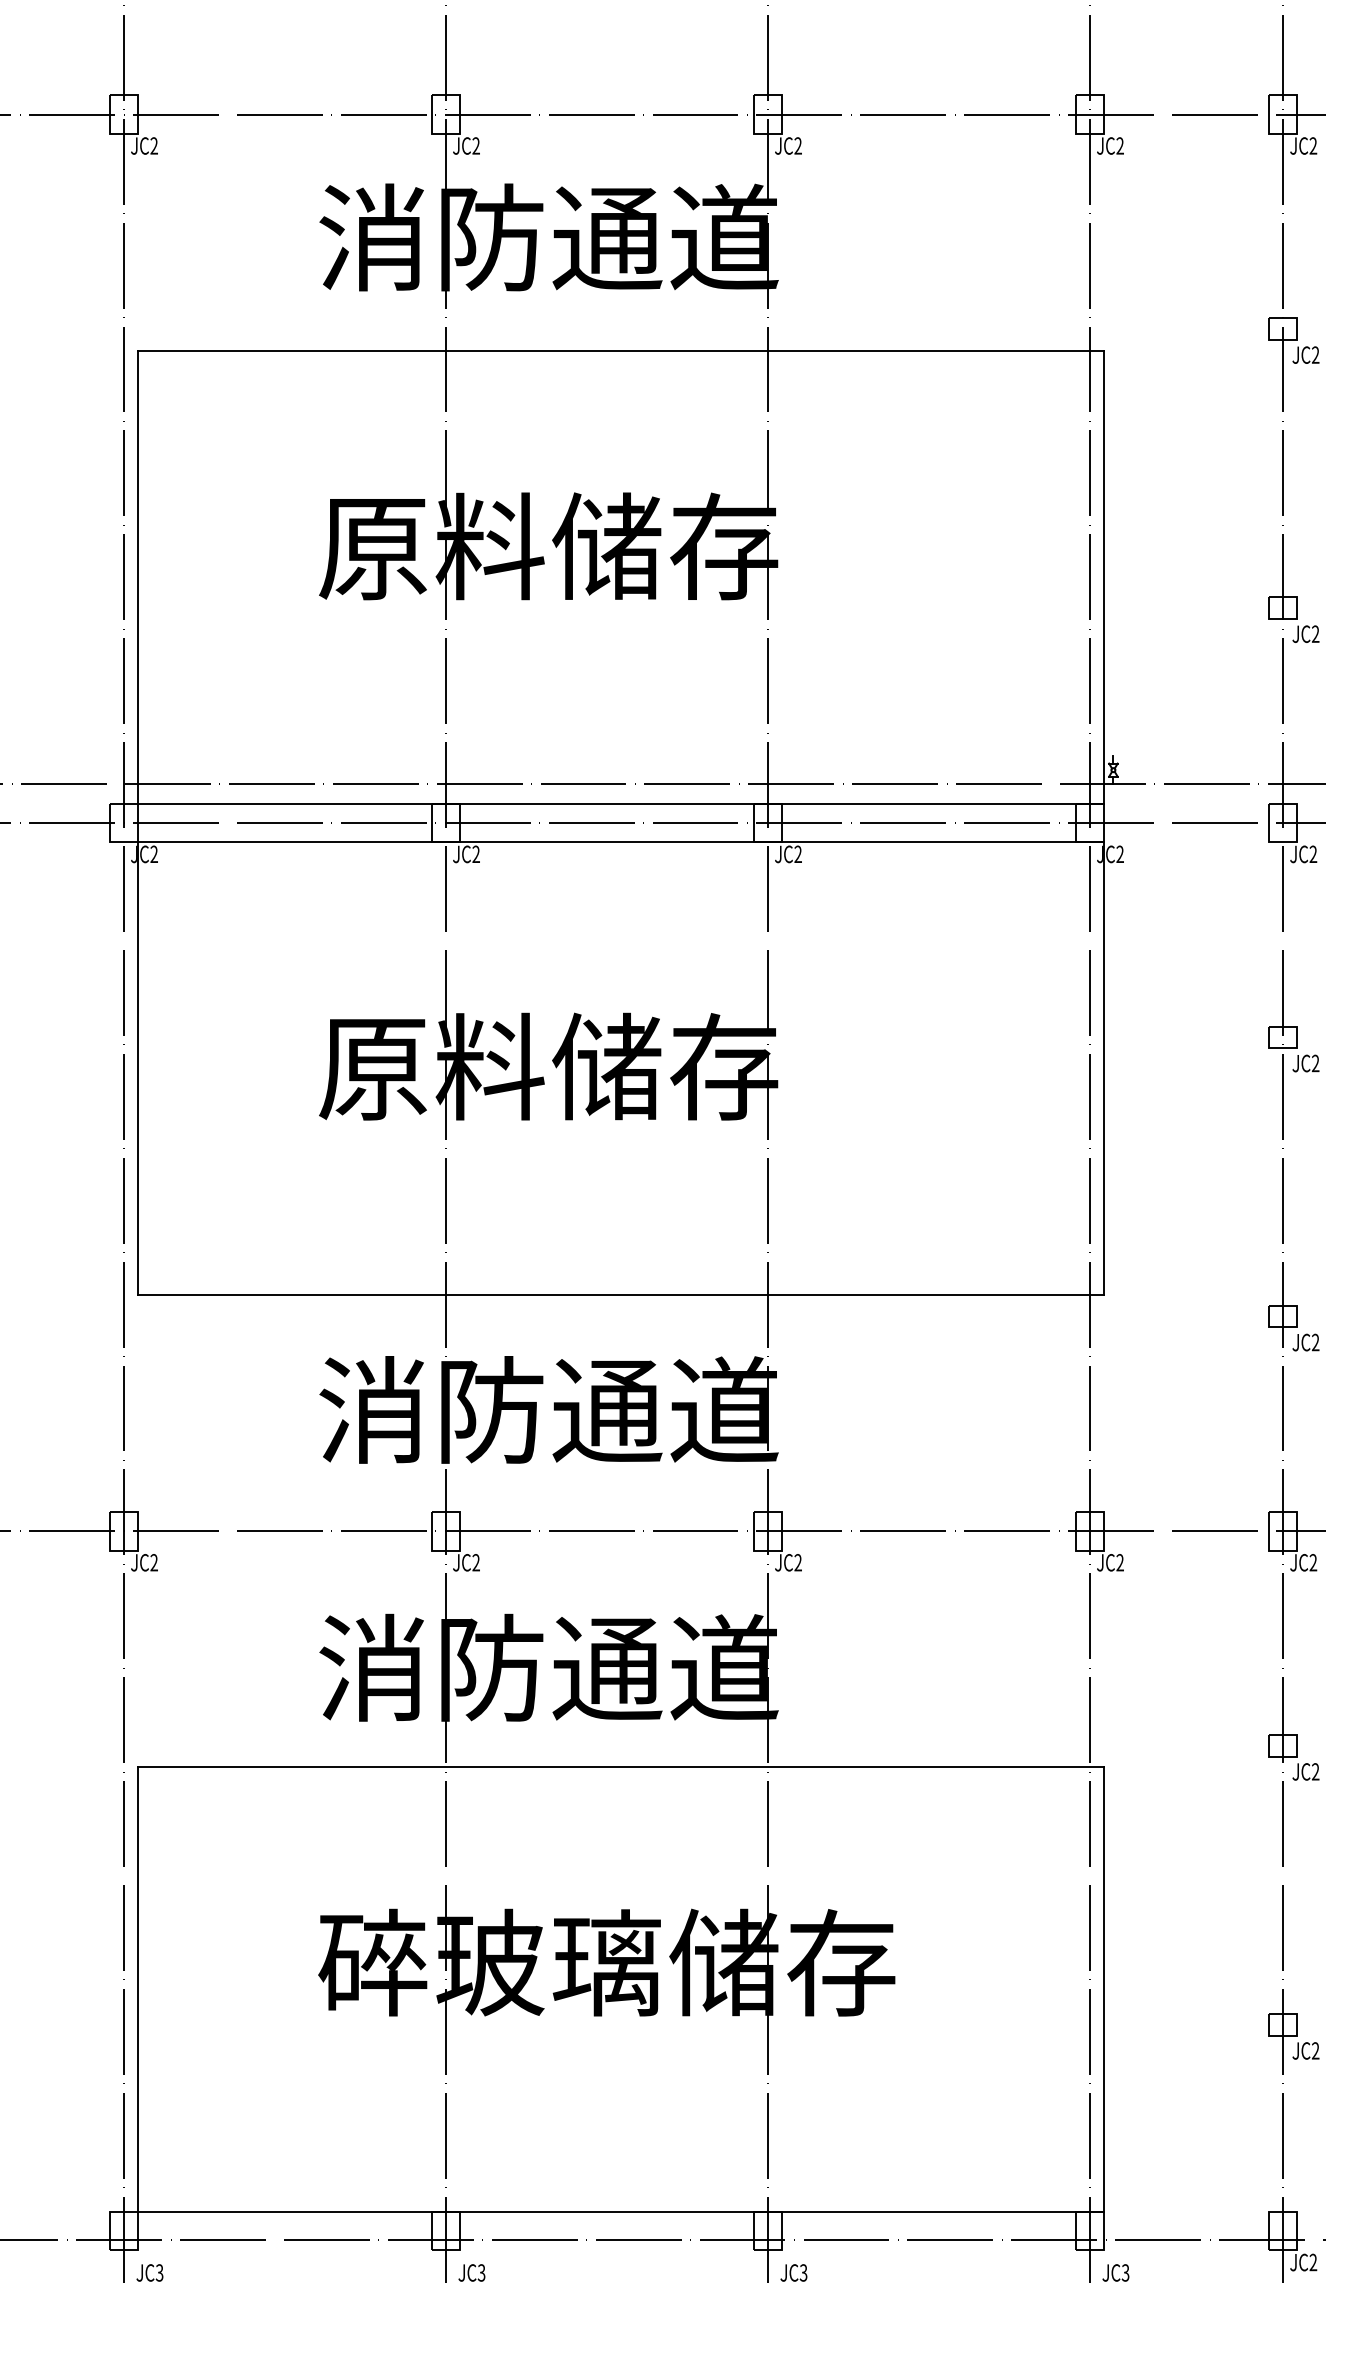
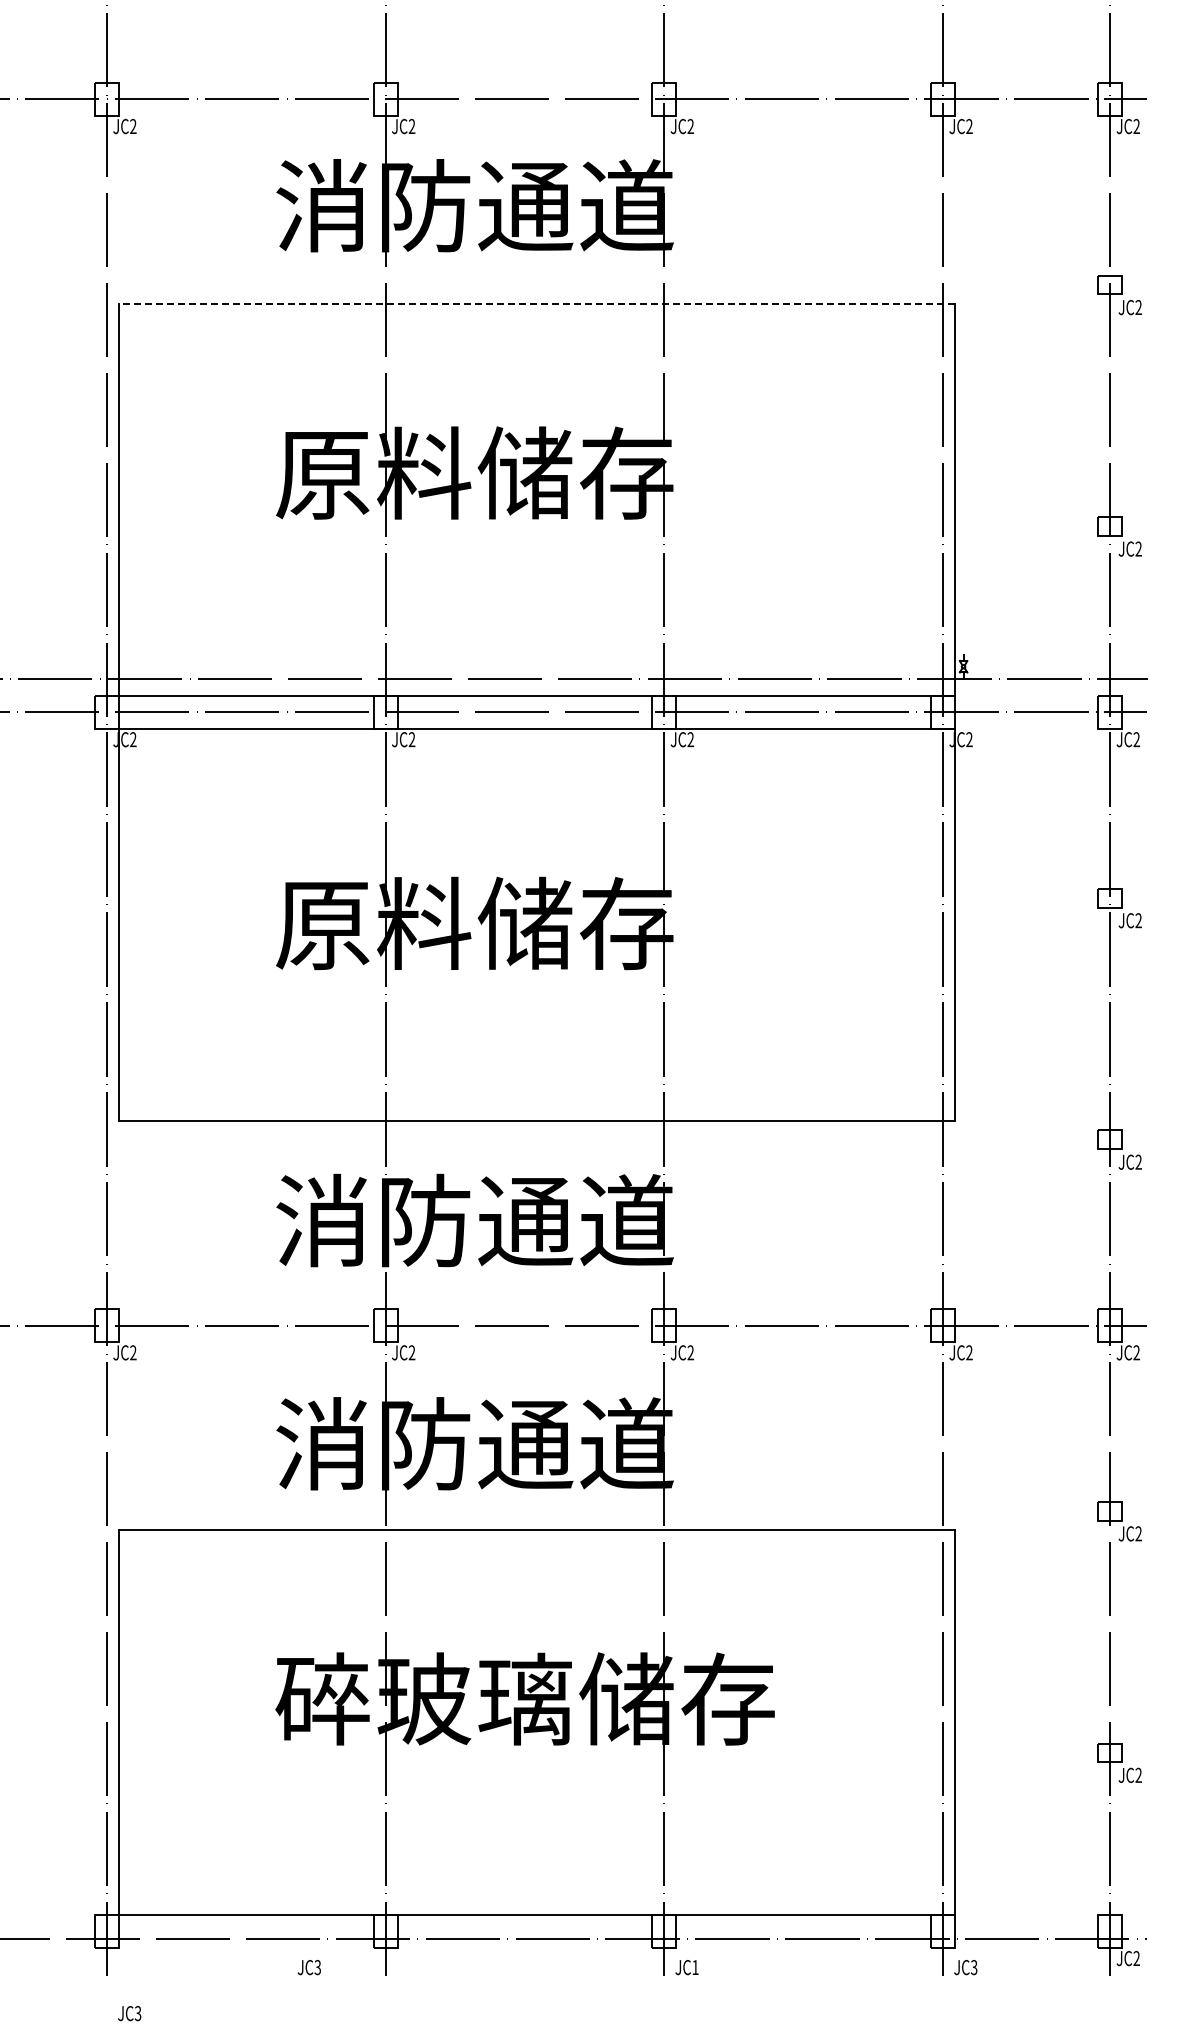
line: (619, 350) -> (536, 303), solid -> dashed
text: (149, 2272) -> (129, 2013), moved
text: (470, 2272) -> (308, 1967), moved
text: (803, 2272) -> (695, 1967), JC3 -> JC1

